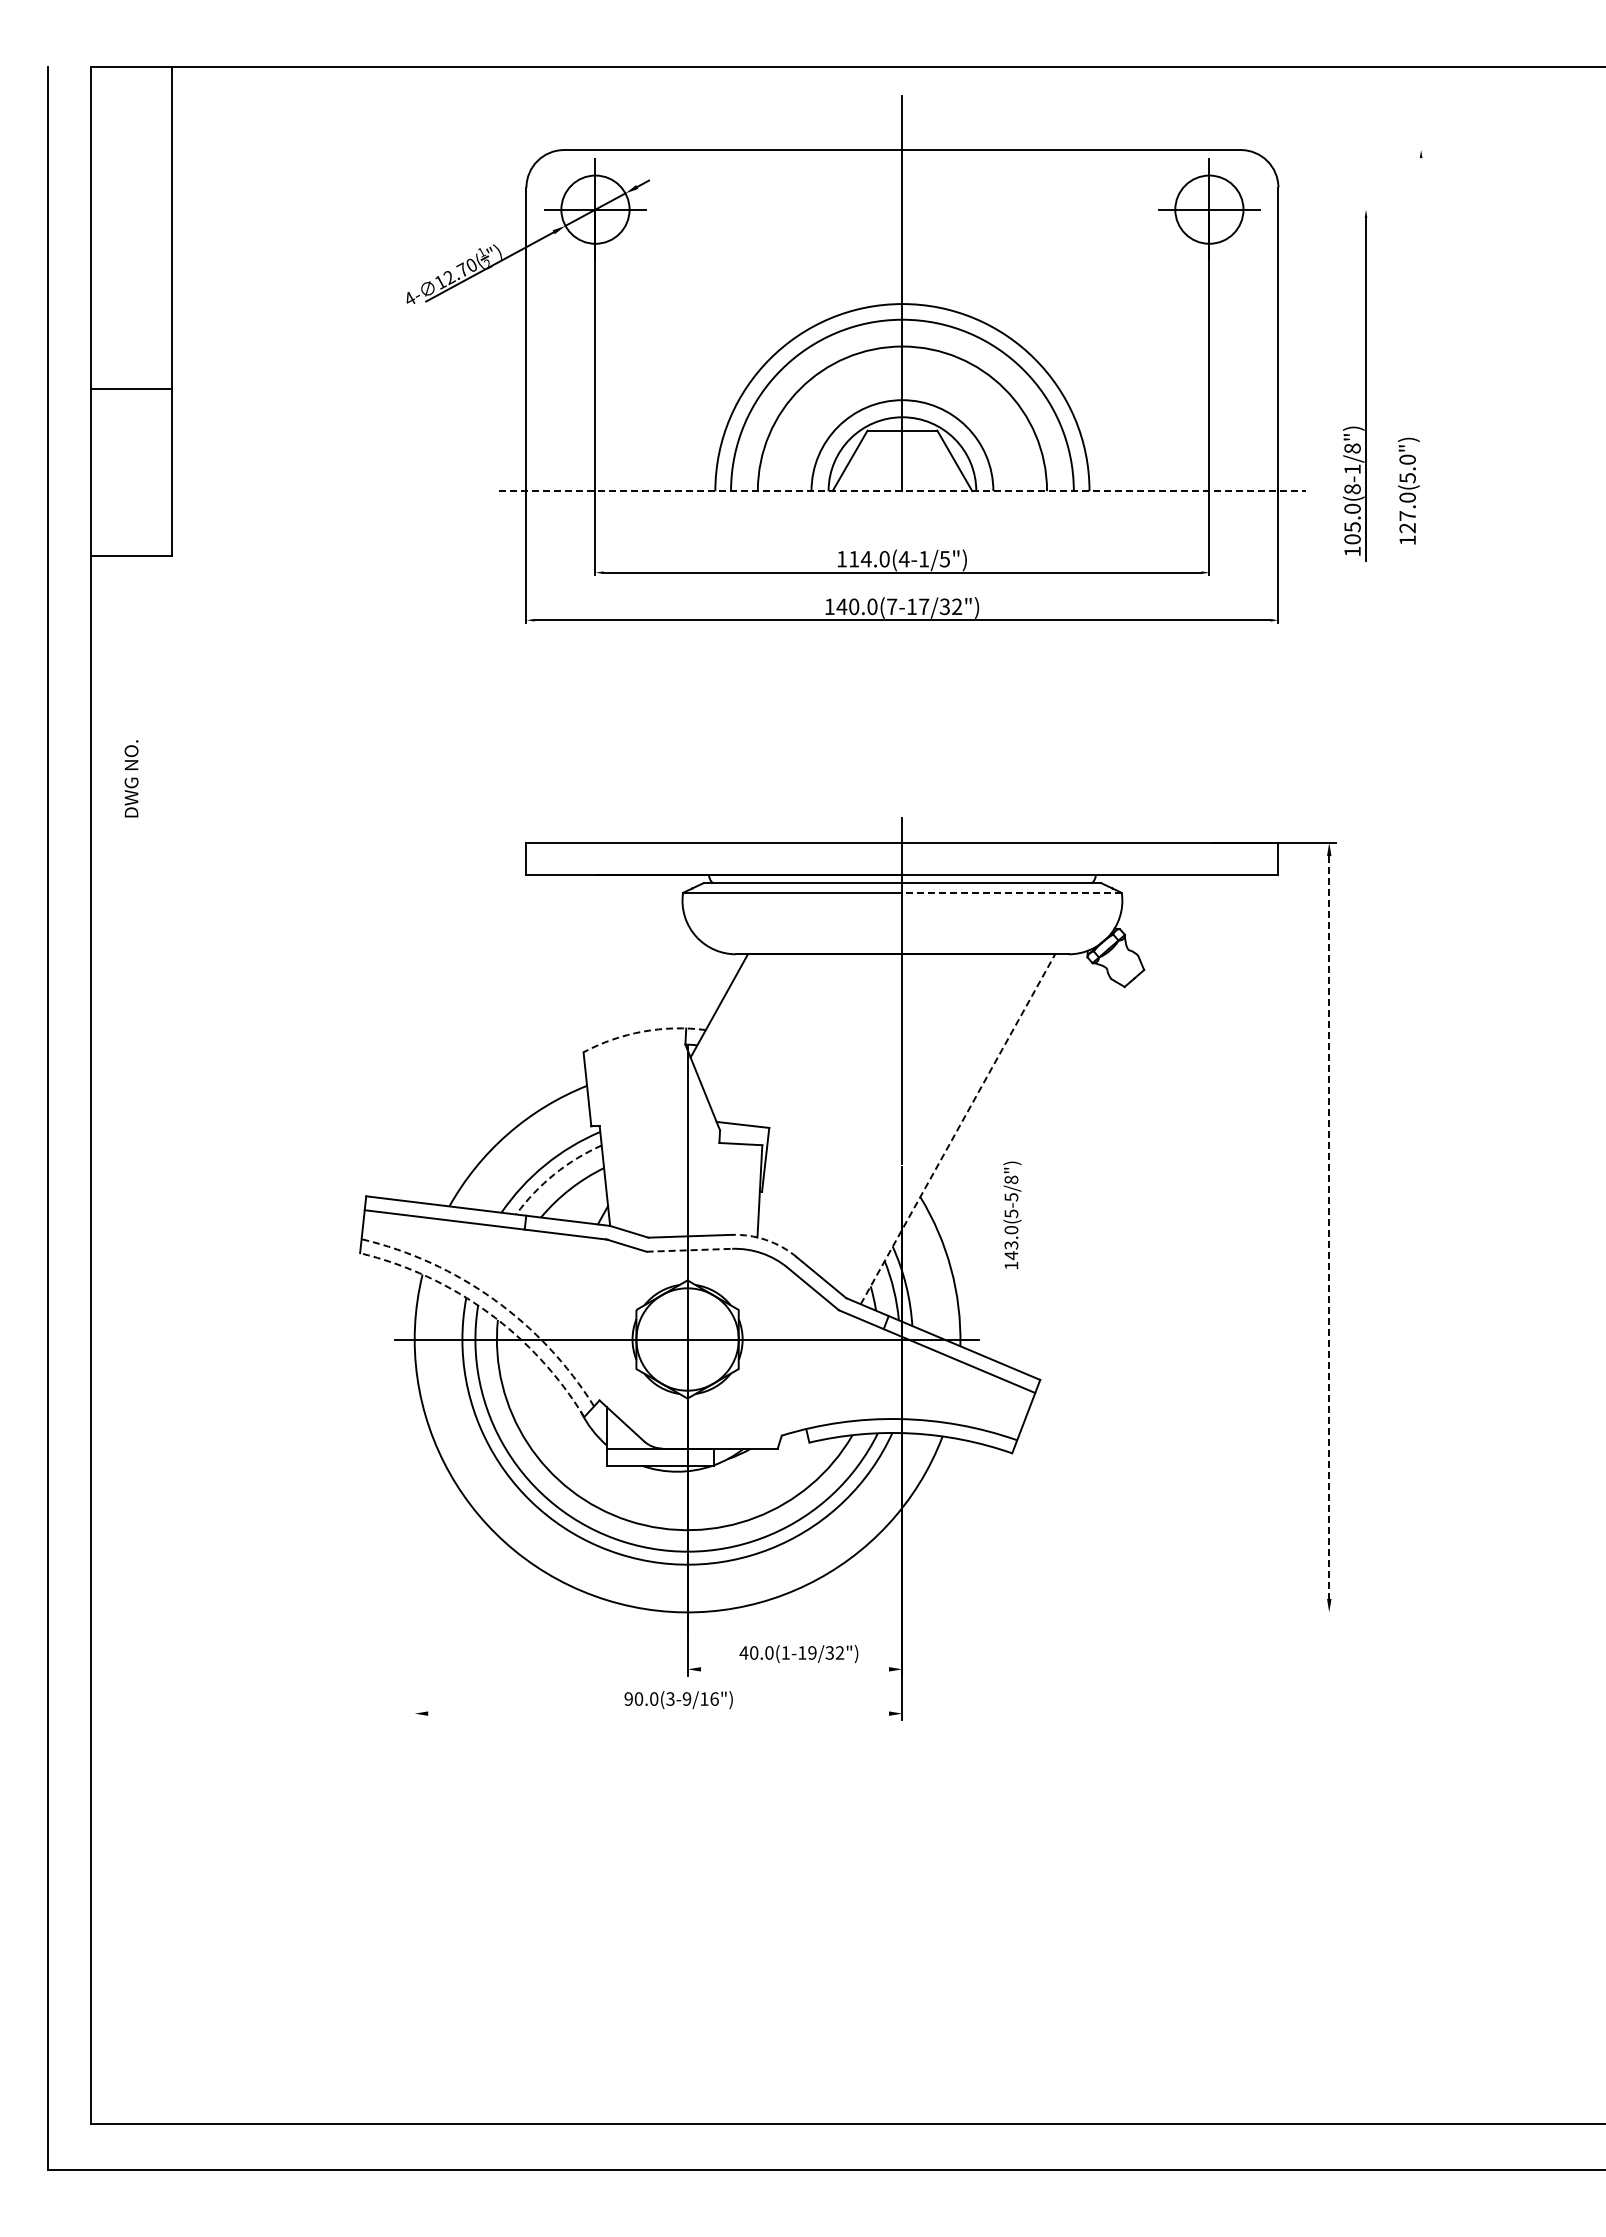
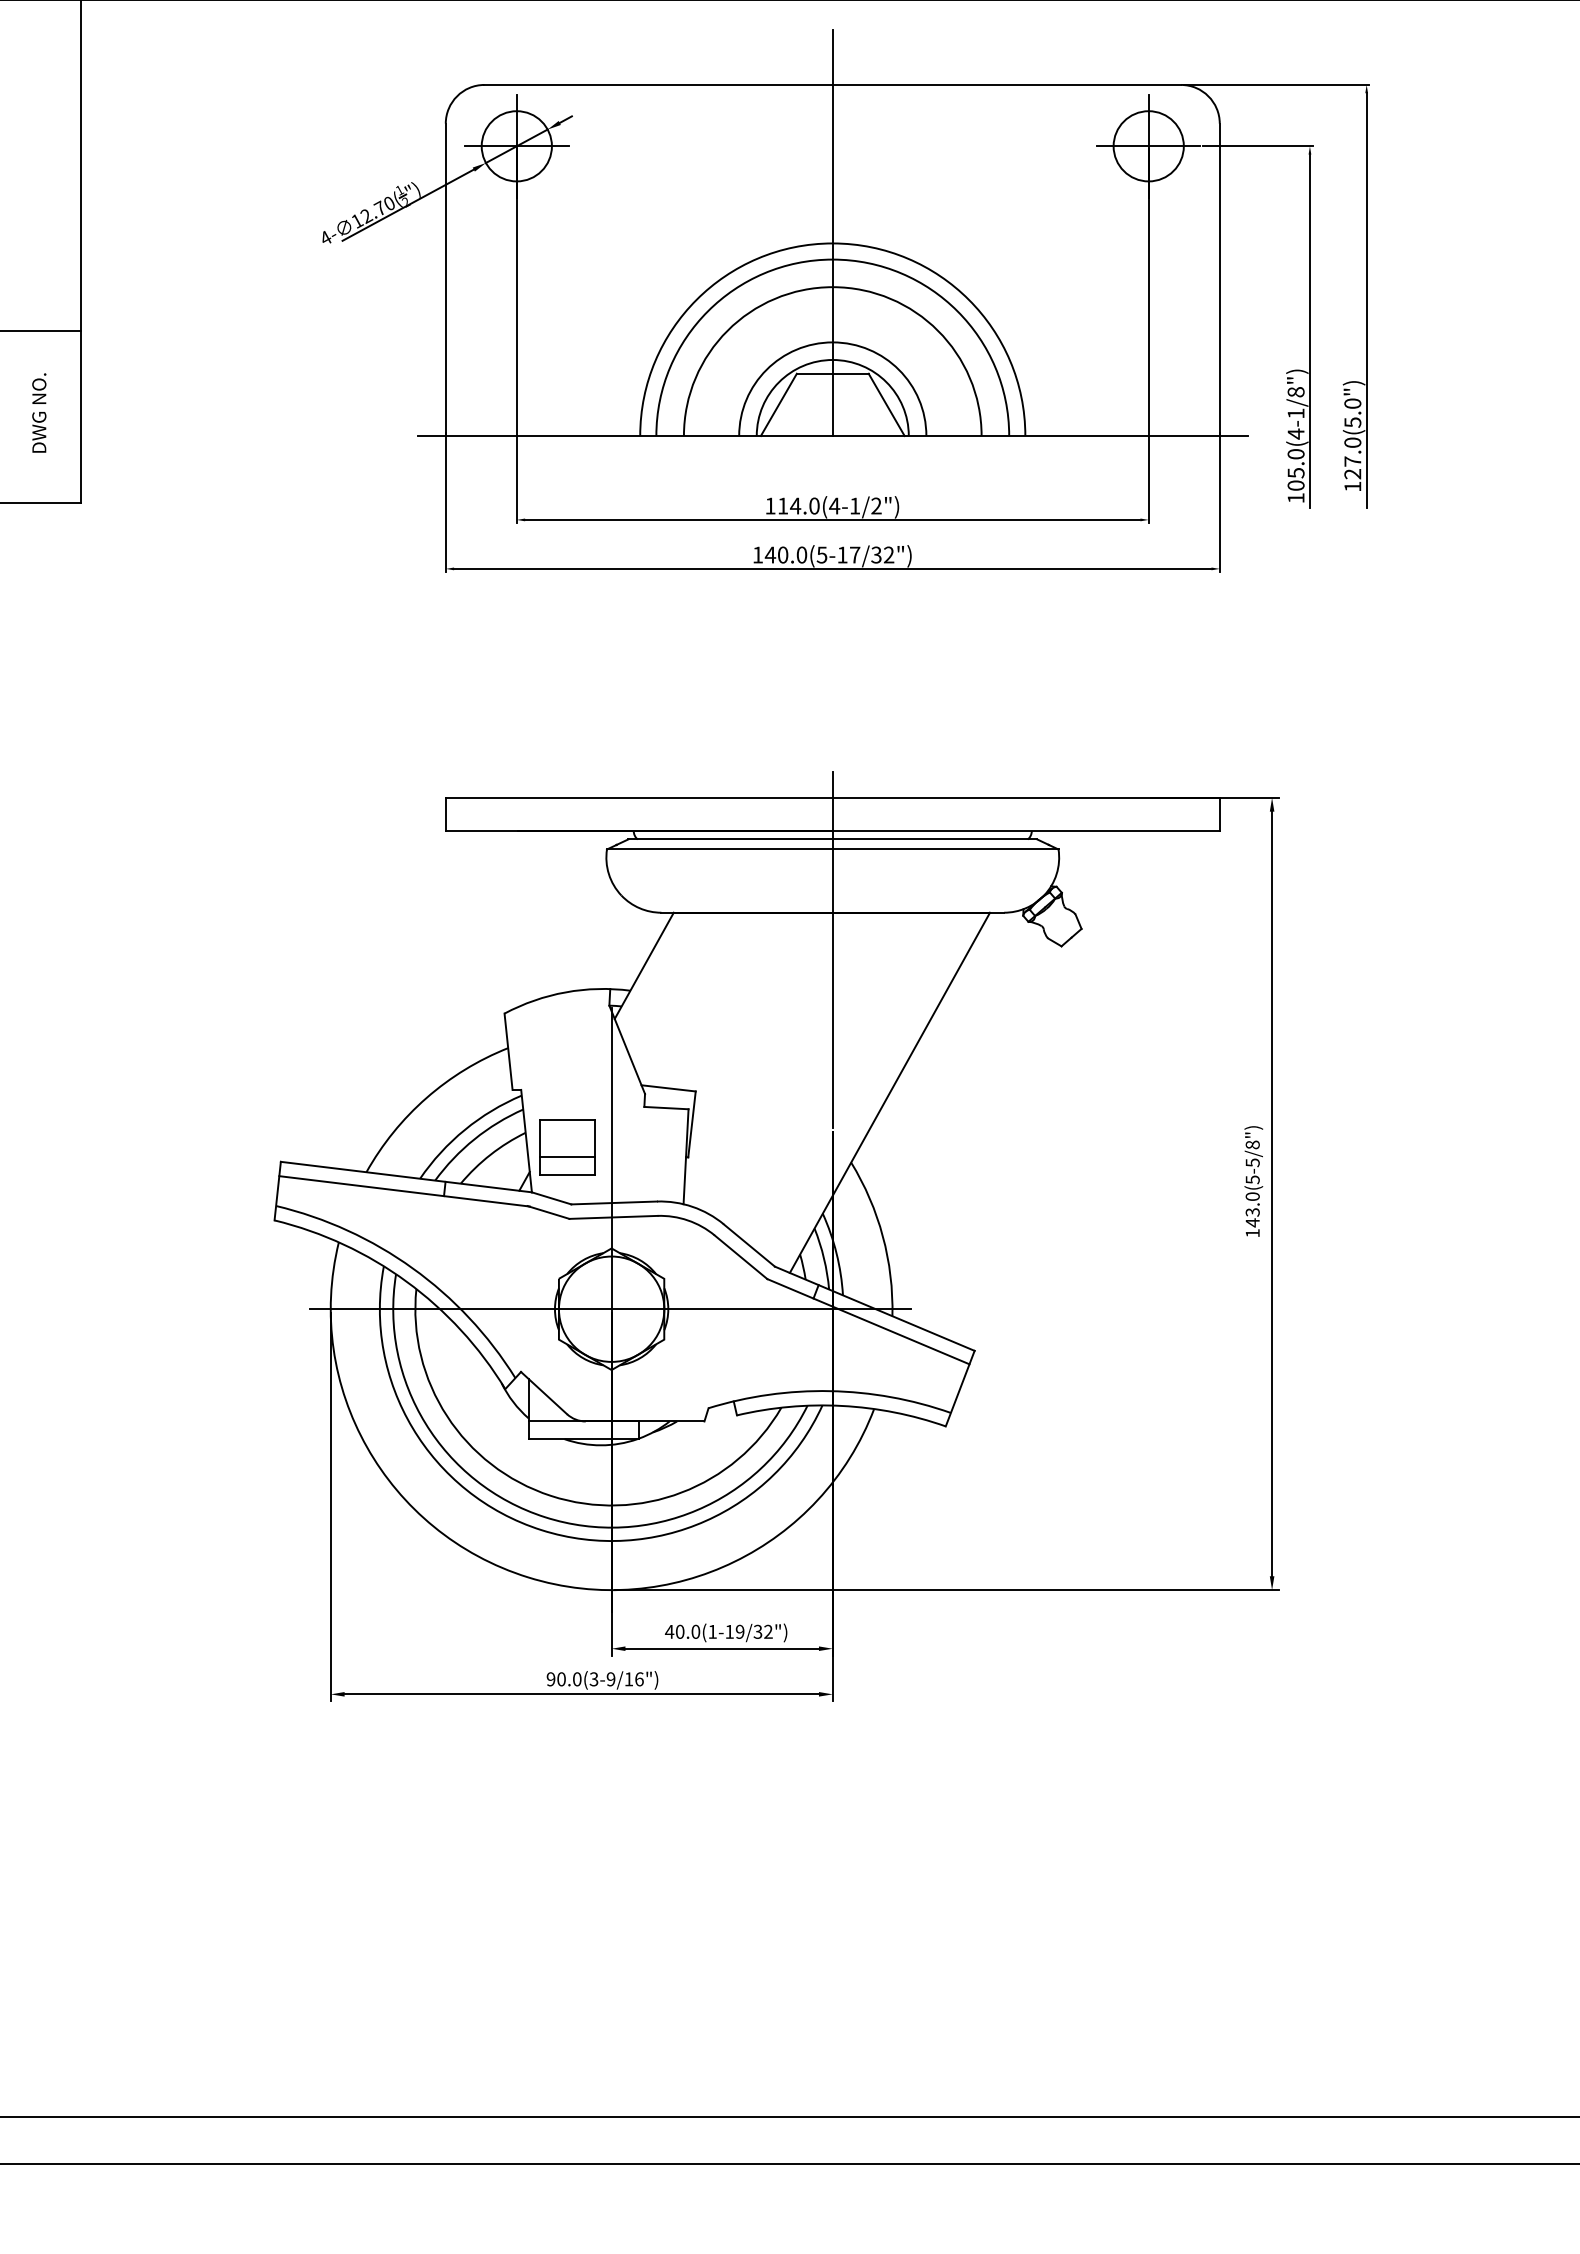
line: (1333, 150) -> (1276, 85), added
line: (1315, 209) -> (1257, 146), added
line: (1421, 359) -> (1367, 300), added
text: (1352, 488) -> (1296, 433), 105.0(8-1/8") -> 105.0(4-1/8")
line: (902, 491) -> (832, 436), dashed -> solid
text: (944, 559) -> (876, 506), 114.0(4-1/5") -> 114.0(4-1/2")
text: (892, 606) -> (822, 554), 140.0(7-17/32") -> 140.0(5-17/32")
text: (131, 778) -> (39, 412), moved
line: (1012, 892) -> (946, 849), dashed -> solid
arc: (643, 1031) -> (566, 992), dashed -> solid
line: (958, 1128) -> (890, 1092), dashed -> solid
arc: (554, 1174) -> (474, 1139), dashed -> solid
part: (644, 1181) -> (567, 1146), added
text: (1012, 1215) -> (1253, 1181), moved
line: (1329, 1228) -> (1272, 1194), dashed -> solid
arc: (766, 1240) -> (692, 1207), dashed -> solid
line: (689, 1250) -> (613, 1217), dashed -> solid
arc: (494, 1299) -> (412, 1268), dashed -> solid
arc: (488, 1312) -> (406, 1281), dashed -> solid
line: (414, 1531) -> (330, 1506), added
line: (1012, 1612) -> (946, 1590), added
line: (795, 1669) -> (722, 1648), added
line: (658, 1713) -> (581, 1694), added

